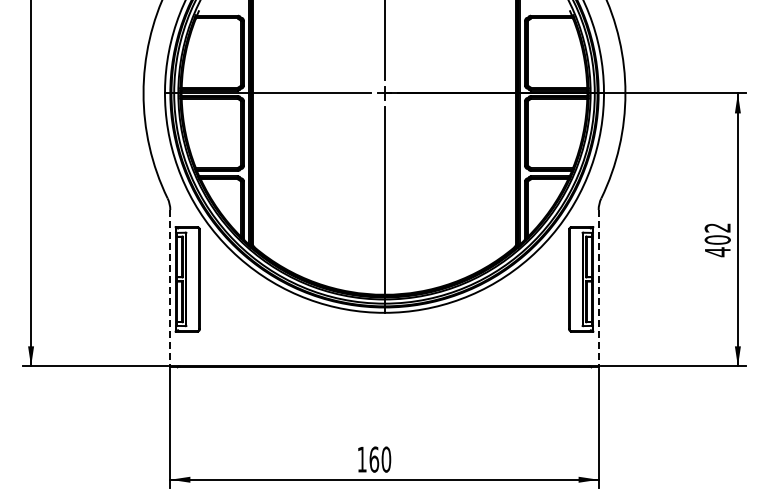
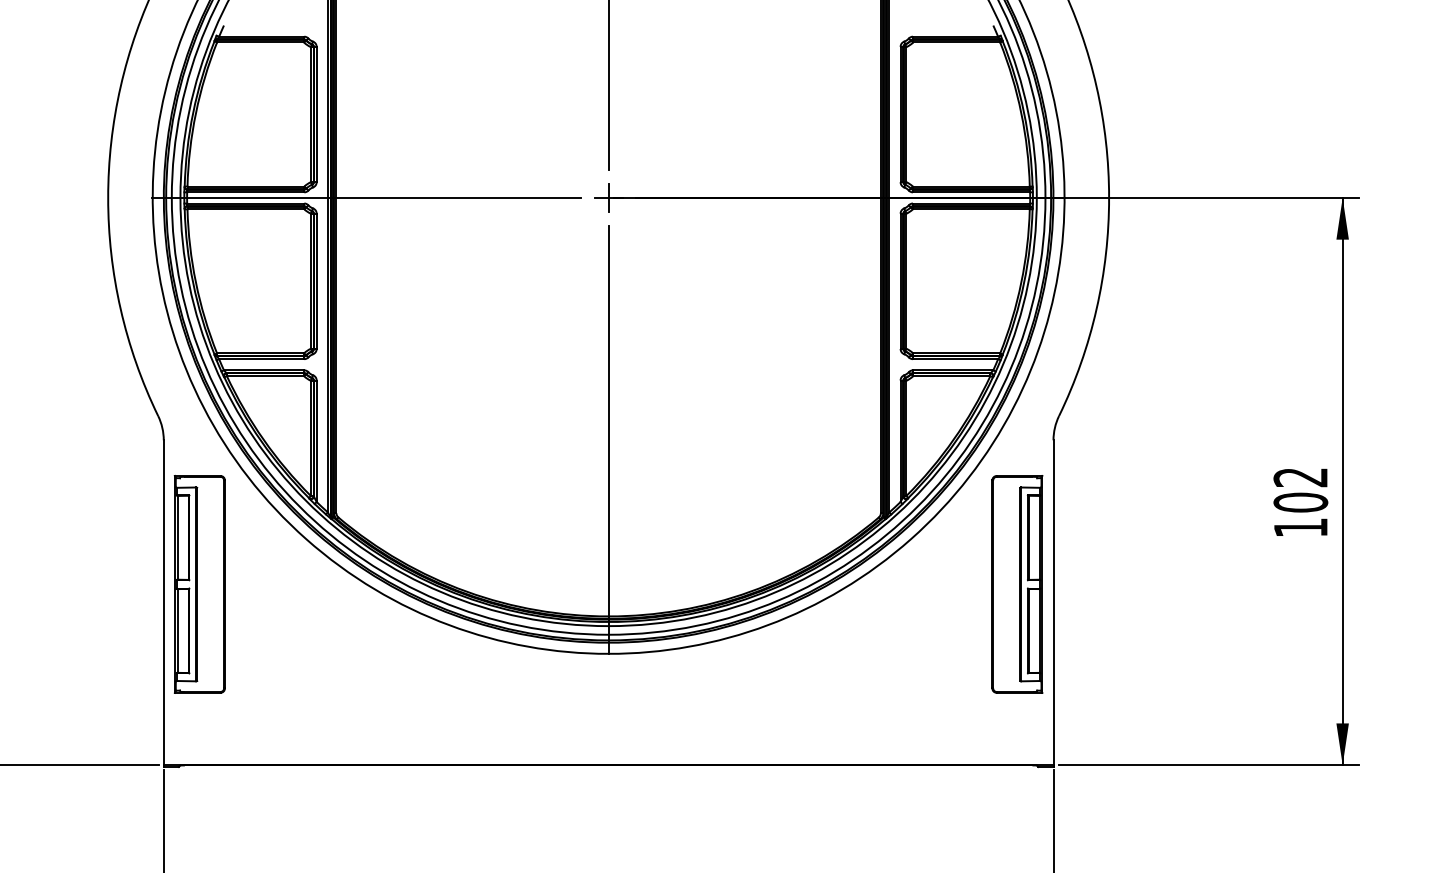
text: (717, 252) -> (1300, 528), 402 -> 102
line: (170, 288) -> (164, 603), dashed -> solid
line: (598, 288) -> (1053, 603), dashed -> solid

